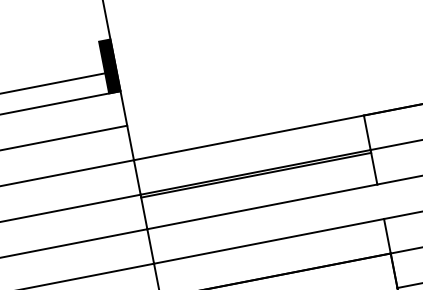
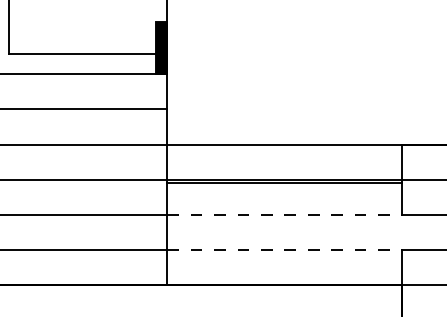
line: (262, 206) -> (284, 214), solid -> dashed
line: (269, 240) -> (284, 249), solid -> dashed

